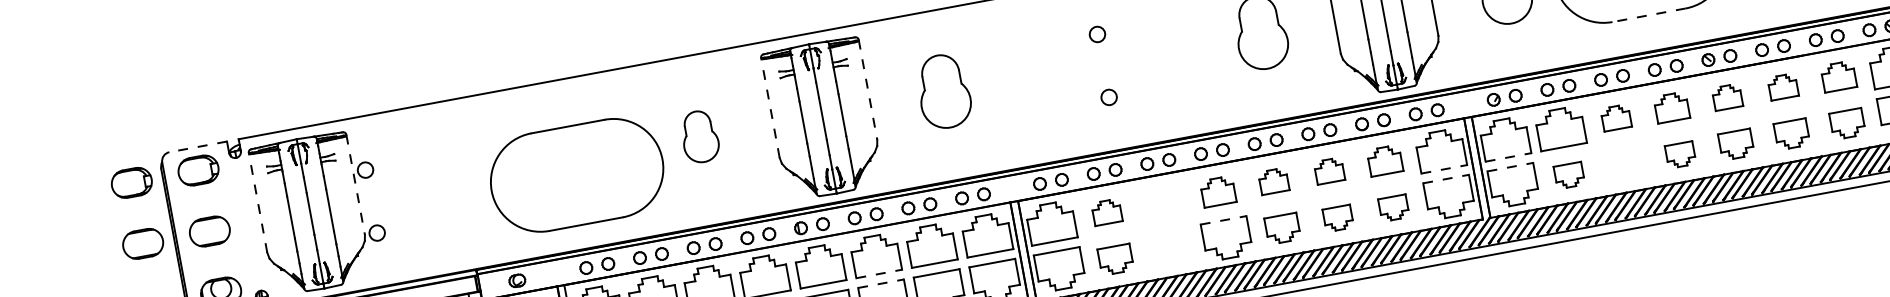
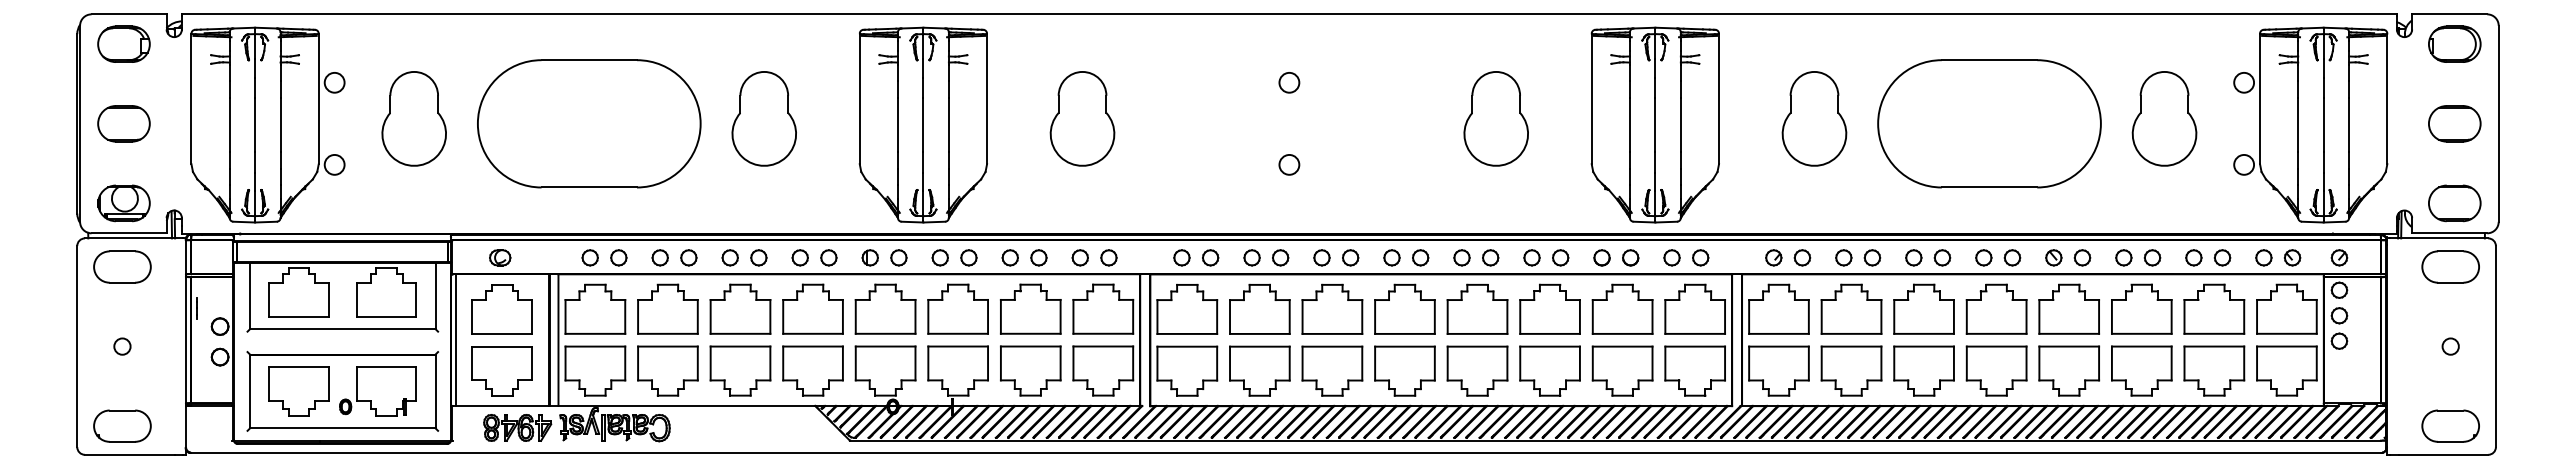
line: (1649, 15) -> (1989, 187), dashed -> solid
part: (1838, 76) -> (2214, 308), size x1.43
part: (1782, 86) -> (2141, 308), size x1.67
line: (868, 90) -> (987, 99), dashed -> solid
part: (1726, 96) -> (2068, 308), size x1.67
line: (770, 107) -> (859, 98), dashed -> solid
part: (1671, 107) -> (1996, 308), size x1.43
part: (1615, 117) -> (1923, 308), size x1.67
part: (1847, 123) -> (2214, 370), size x1.43
part: (1791, 133) -> (2141, 370), size x1.43
part: (699, 136) -> (763, 118), size x1.43
part: (1736, 144) -> (2069, 370), size x1.43
line: (198, 146) -> (129, 14), dashed -> solid
part: (1680, 154) -> (1996, 370), size x1.67
line: (1508, 157) -> (1779, 333), dashed -> solid
part: (1384, 160) -> (1622, 308), size x1.43
part: (1624, 164) -> (1923, 370), added
line: (1510, 167) -> (1779, 346), dashed -> solid
line: (1444, 168) -> (1695, 333), dashed -> solid
part: (1328, 170) -> (1549, 308), size x1.67
part: (577, 175) -> (589, 123), moved
part: (1569, 175) -> (1851, 370), size x1.67
line: (1446, 178) -> (1695, 346), dashed -> solid
part: (1273, 180) -> (1477, 308), size x1.67
part: (131, 182) -> (36, 43), removed
line: (355, 185) -> (318, 99), dashed -> solid
part: (431, 186) -> (413, 118), added
part: (1217, 191) -> (1404, 308), size x1.43
part: (1162, 201) -> (1332, 308), added
line: (258, 202) -> (191, 98), dashed -> solid
part: (1393, 207) -> (1622, 370), size x1.67
part: (1106, 211) -> (1259, 308), size x1.67
part: (1337, 218) -> (1549, 370), size x1.67
line: (1223, 220) -> (1404, 346), dashed -> solid
part: (1282, 228) -> (1477, 370), size x1.43
part: (142, 243) -> (36, 123), removed
part: (1171, 248) -> (1332, 370), added
part: (1115, 259) -> (1259, 370), size x1.43
line: (879, 273) -> (958, 333), dashed -> solid
line: (881, 283) -> (958, 346), dashed -> solid

